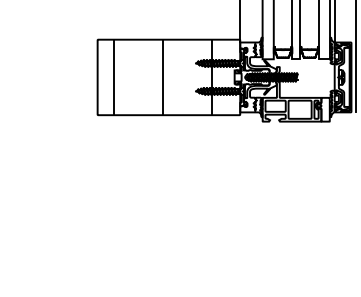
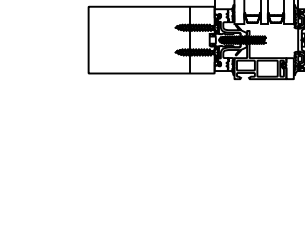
line: (114, 77) -> (103, 40), removed
line: (163, 77) -> (146, 40), removed

